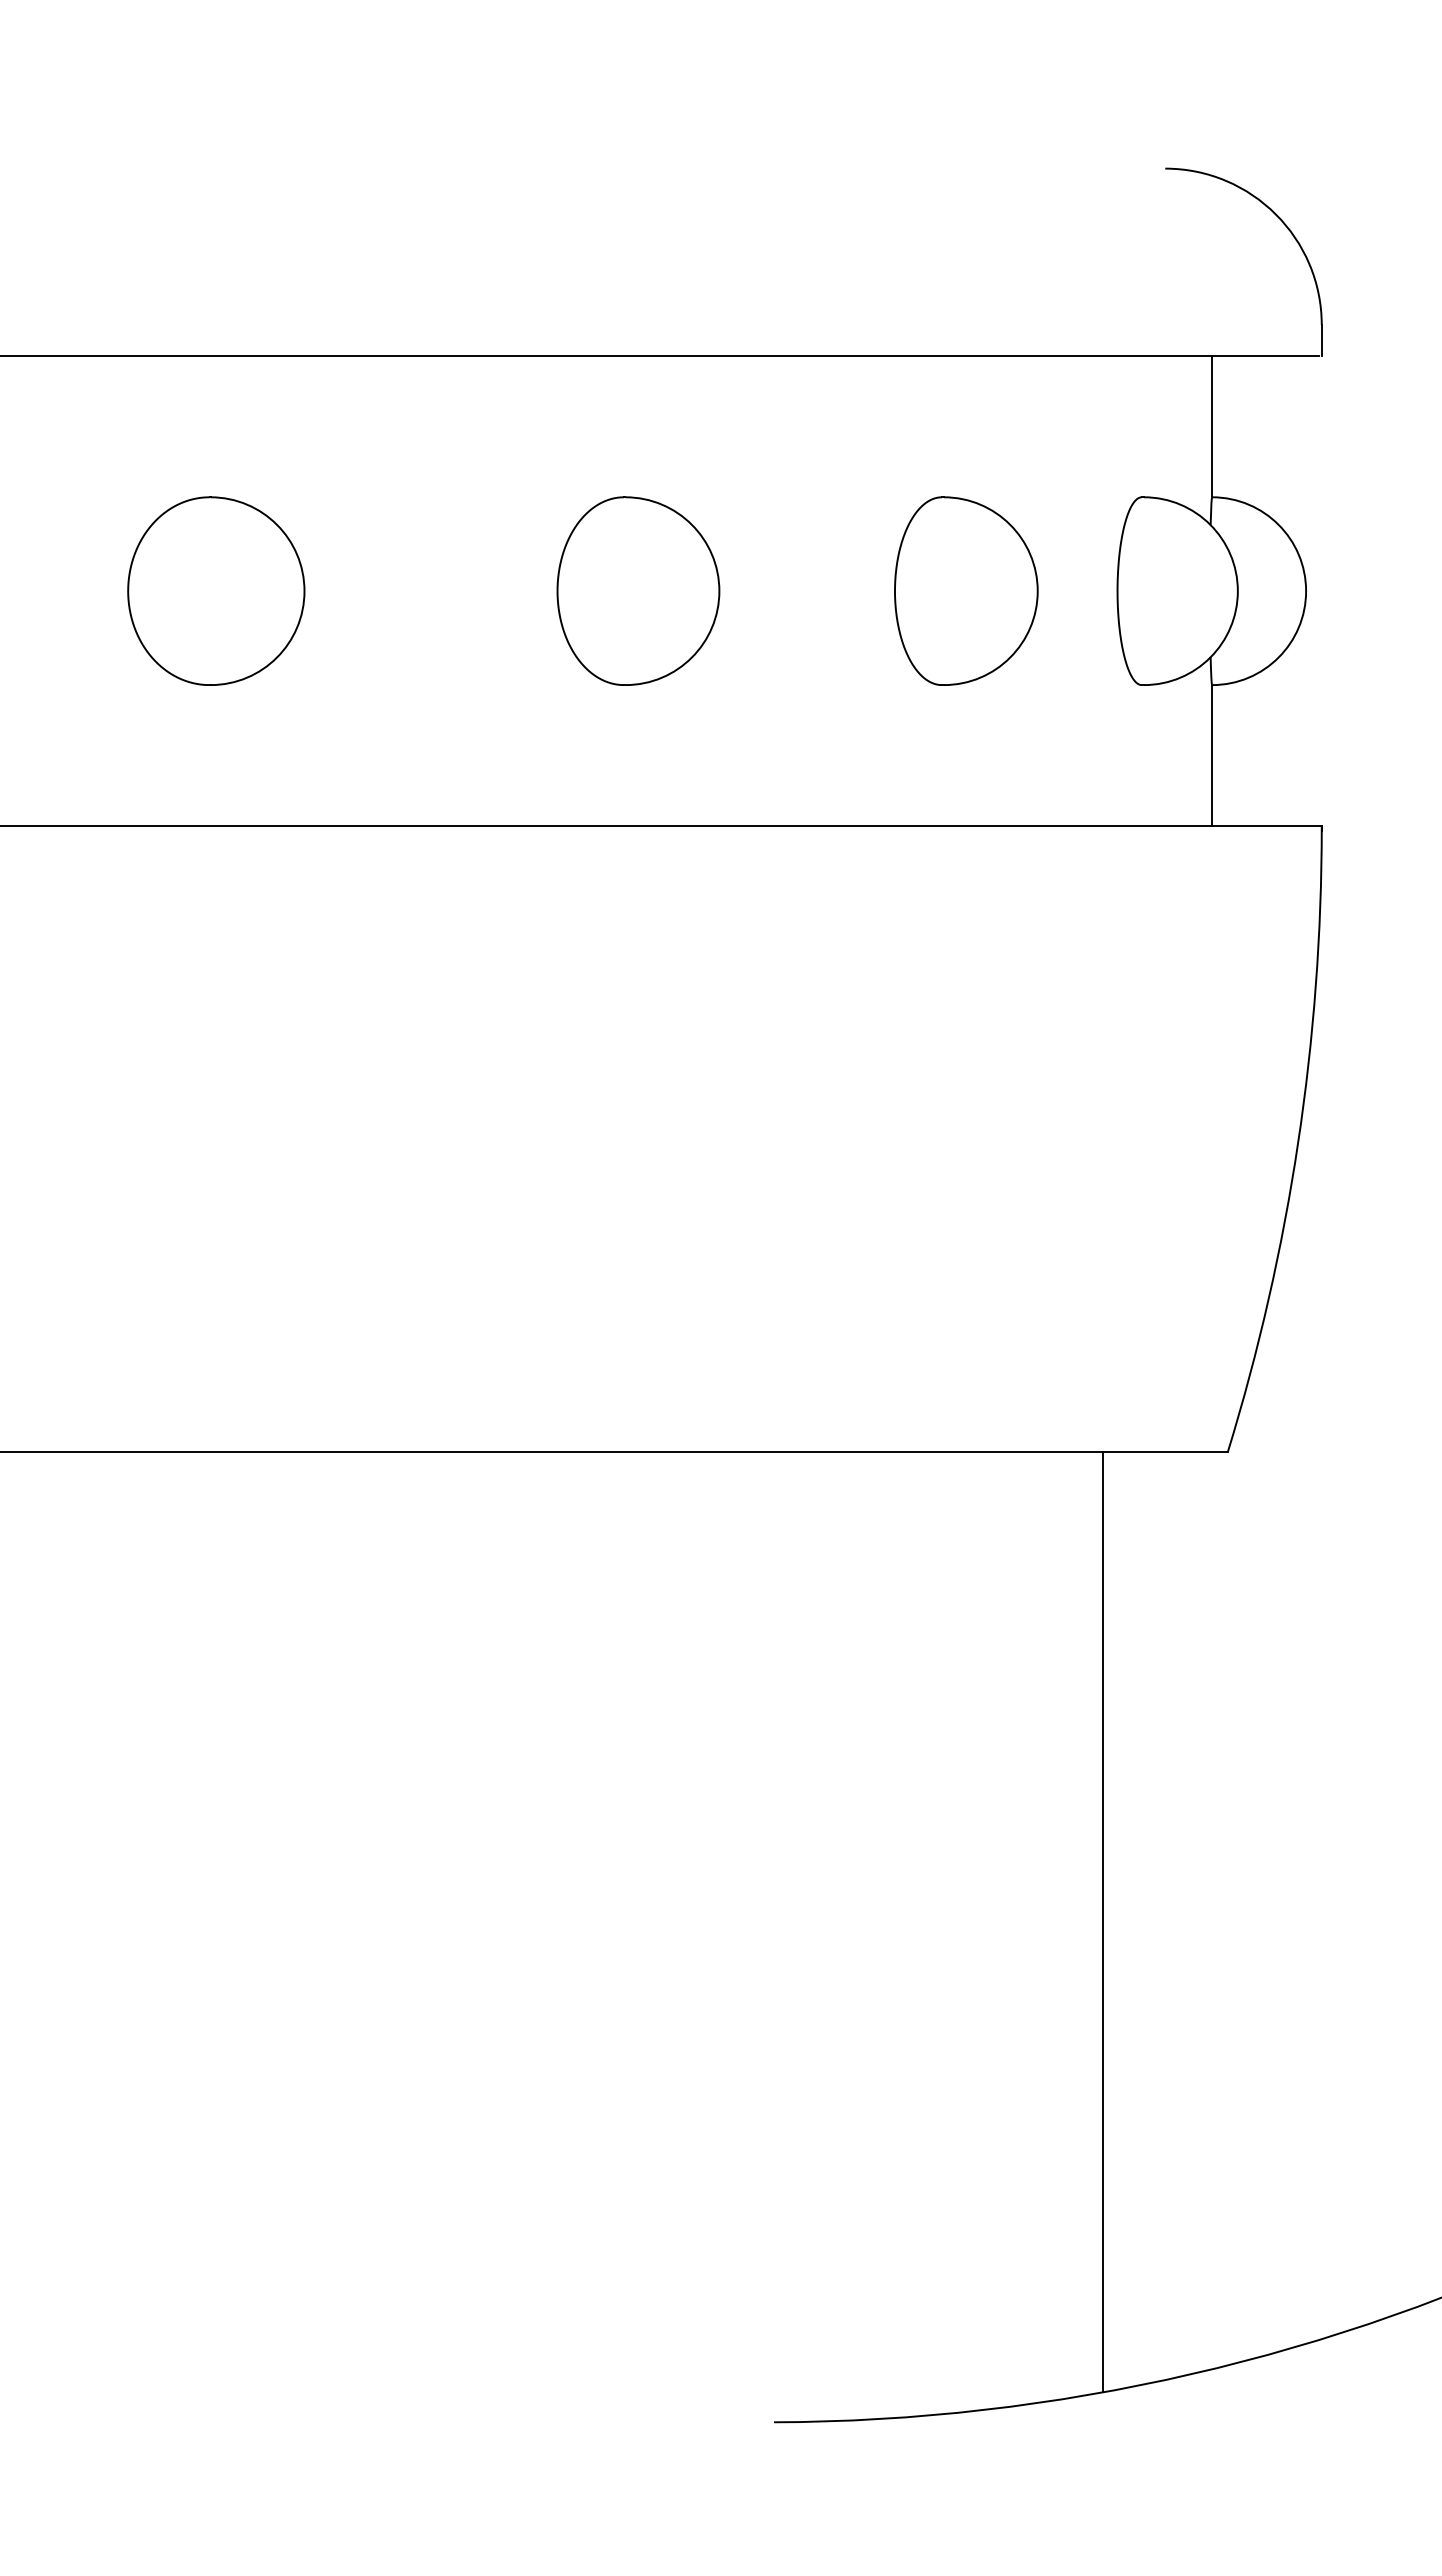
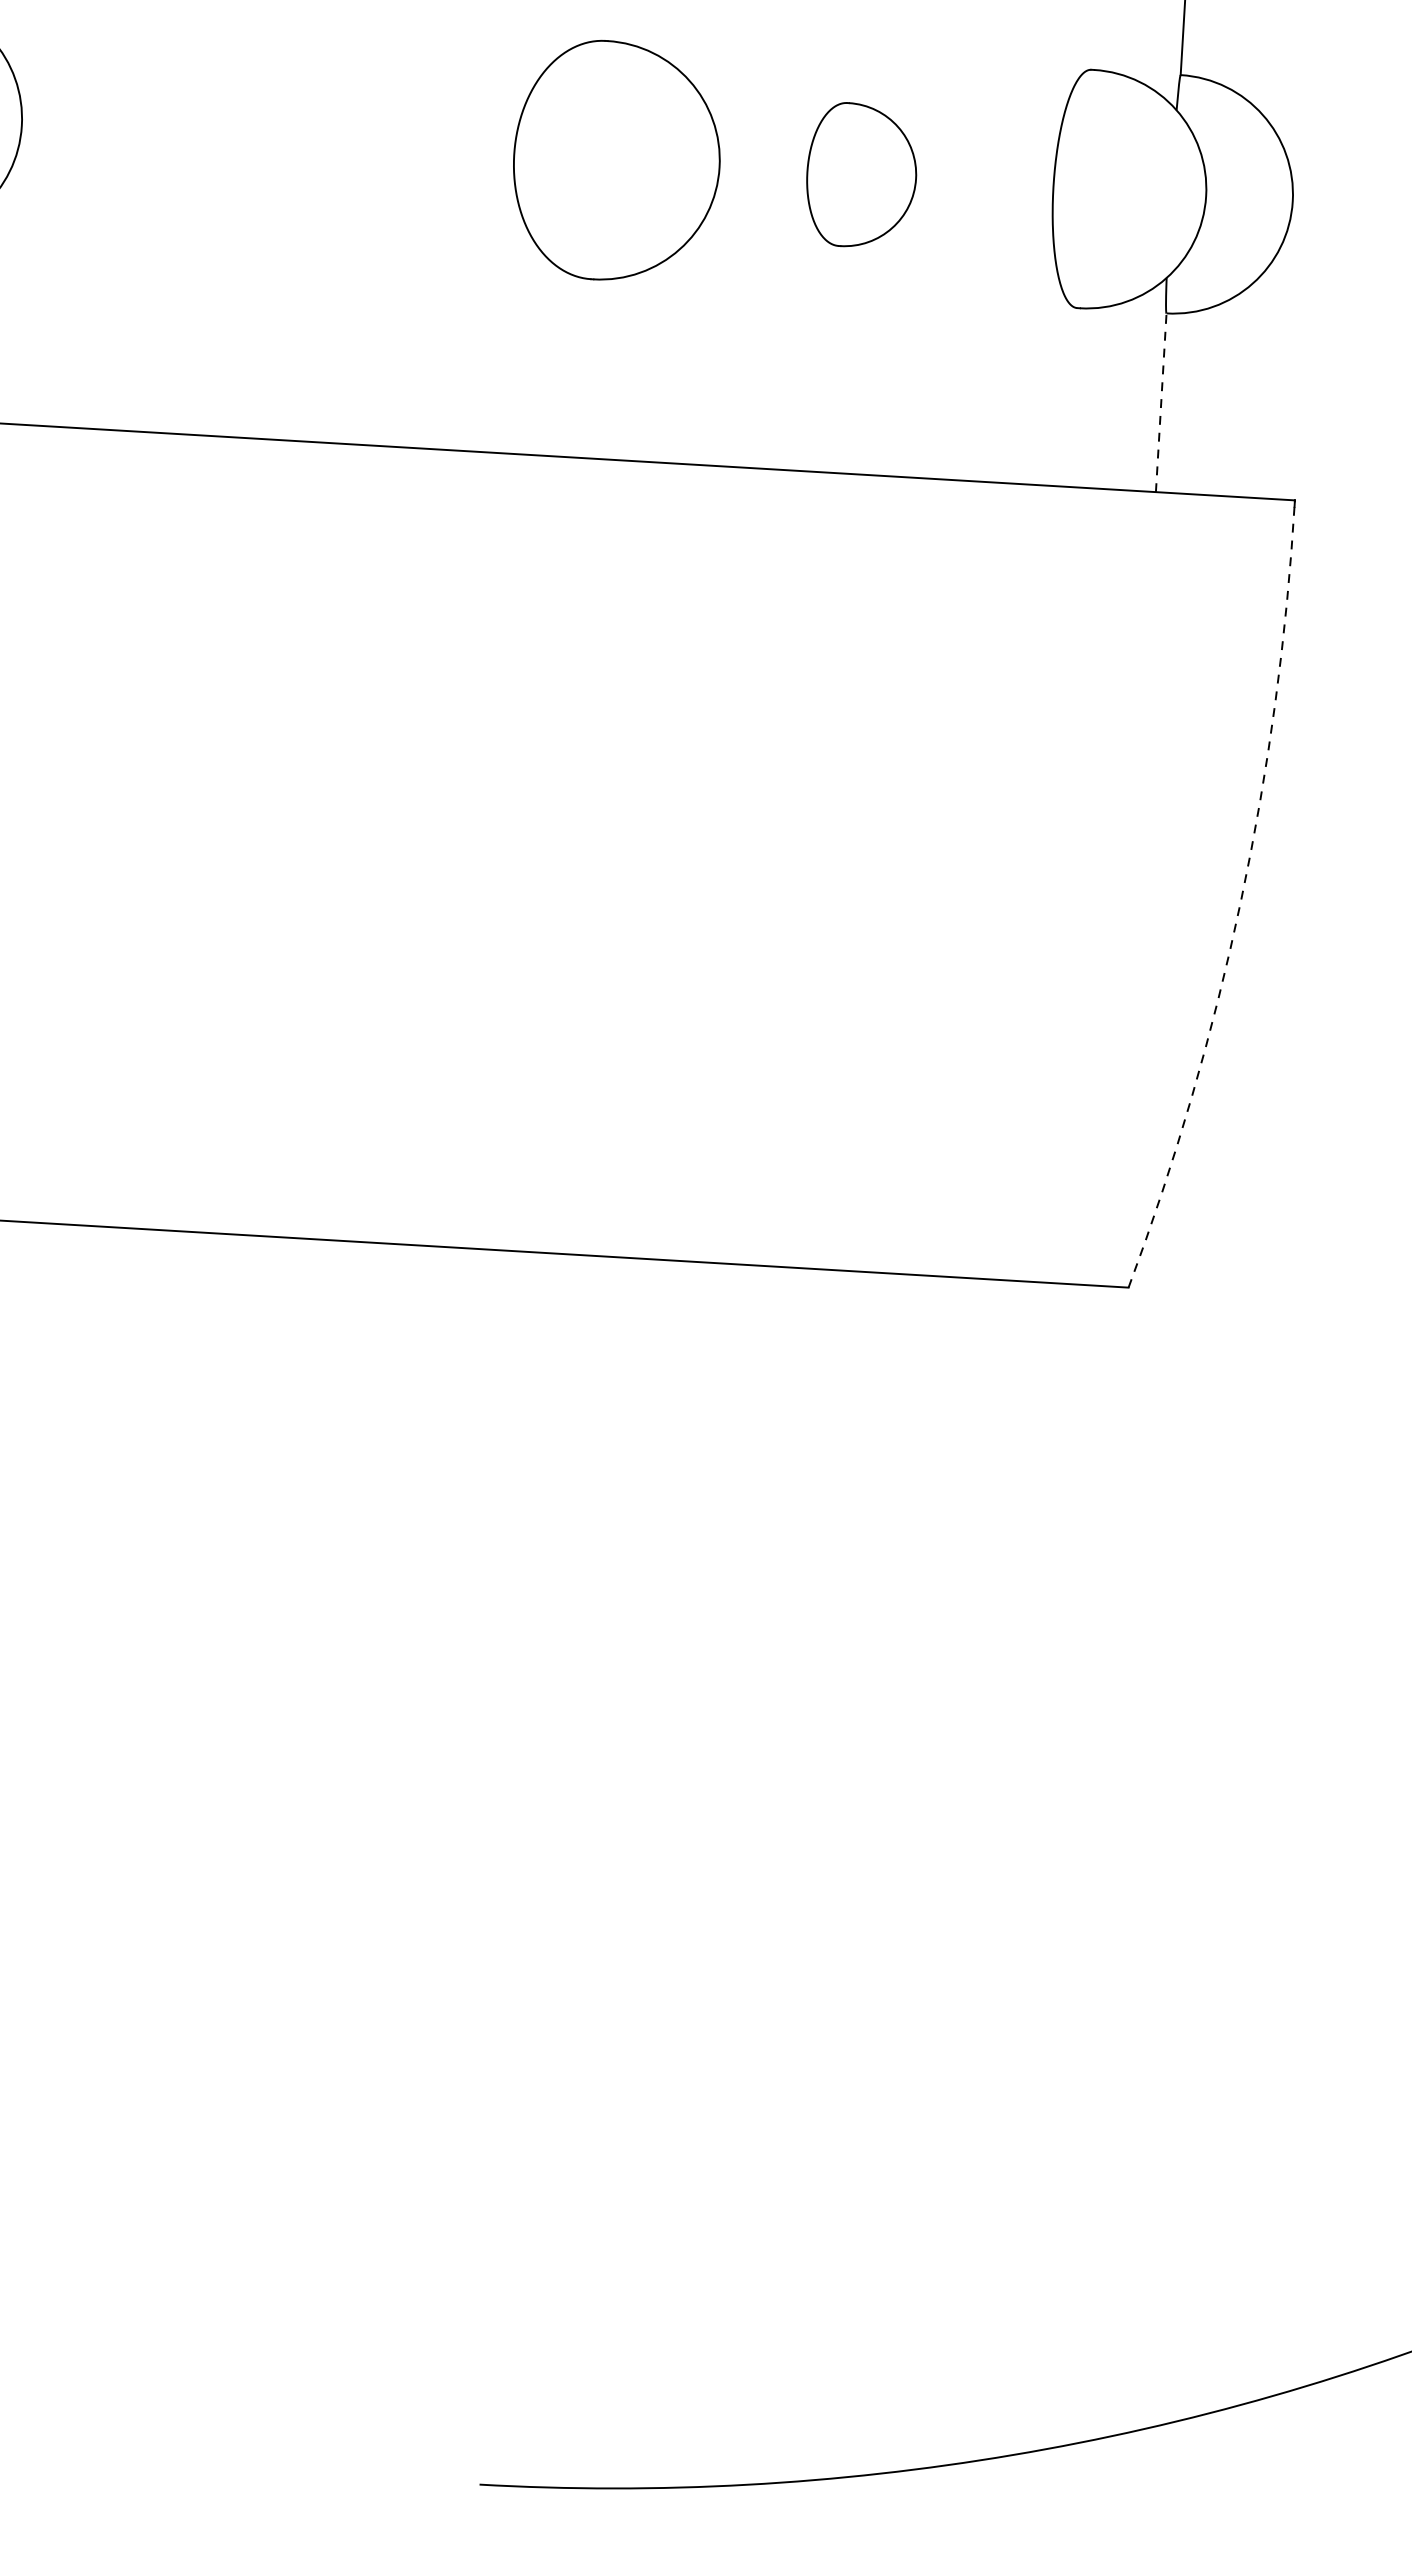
part: (638, 590) -> (617, 160), moved
part: (966, 590) -> (861, 174), size x0.6
line: (1212, 755) -> (1161, 402), solid -> dashed
arc: (1298, 1142) -> (1241, 900), solid -> dashed
line: (1102, 1921) -> (934, 1873), removed

